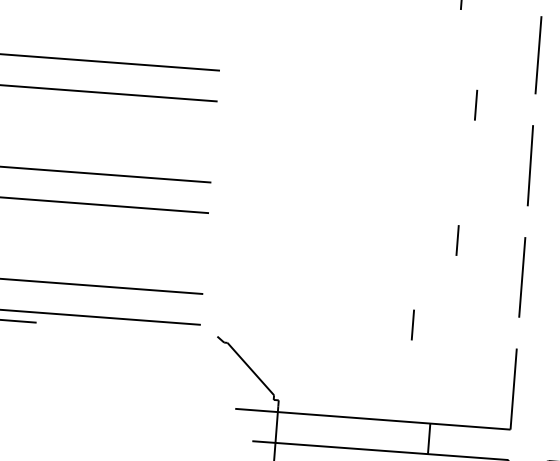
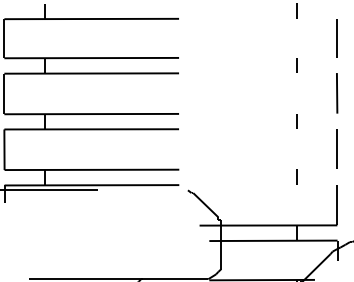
line: (475, 105) -> (296, 65), moved
line: (457, 240) -> (296, 121), moved
line: (412, 323) -> (296, 176), moved

